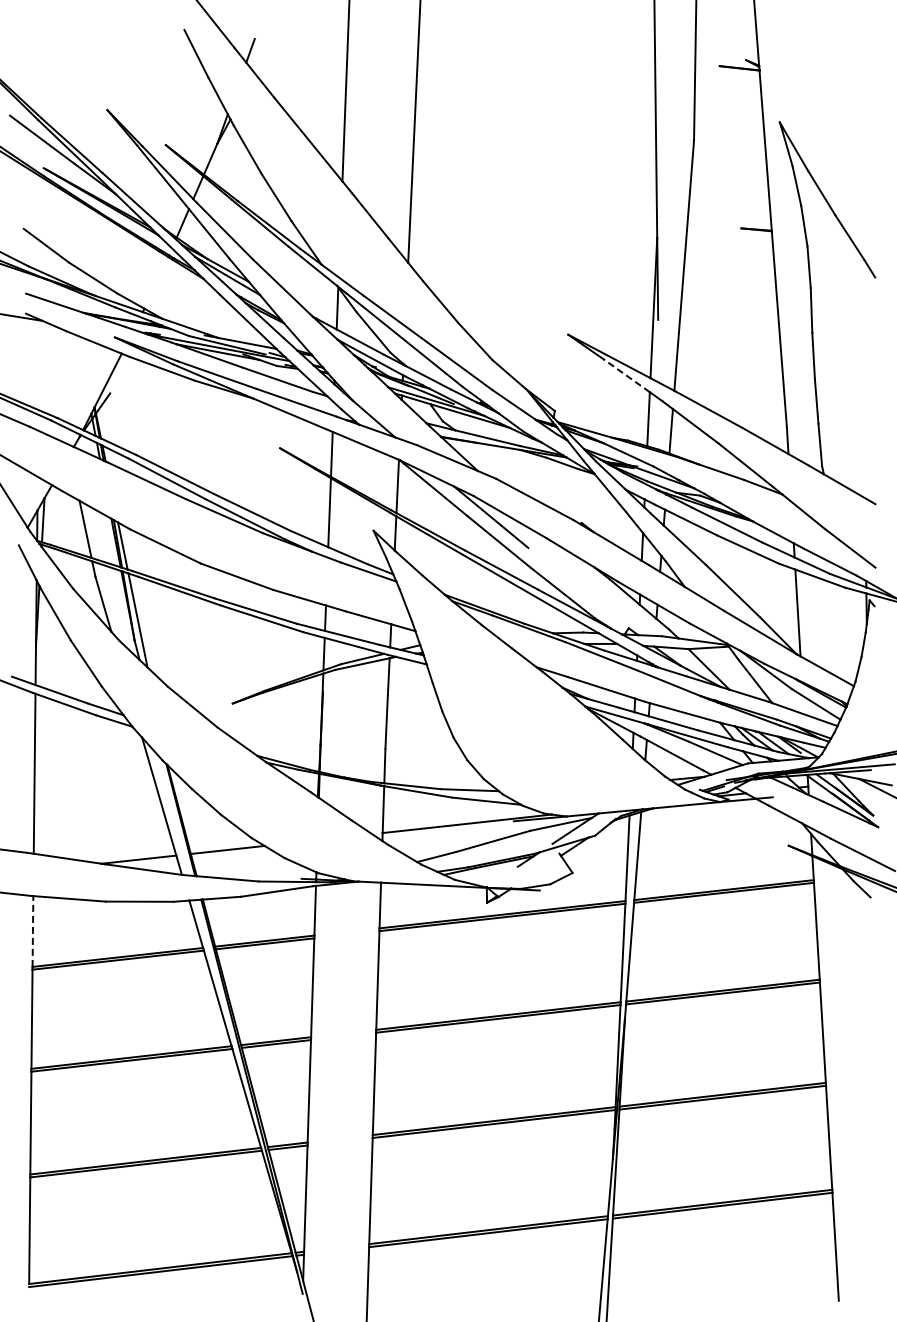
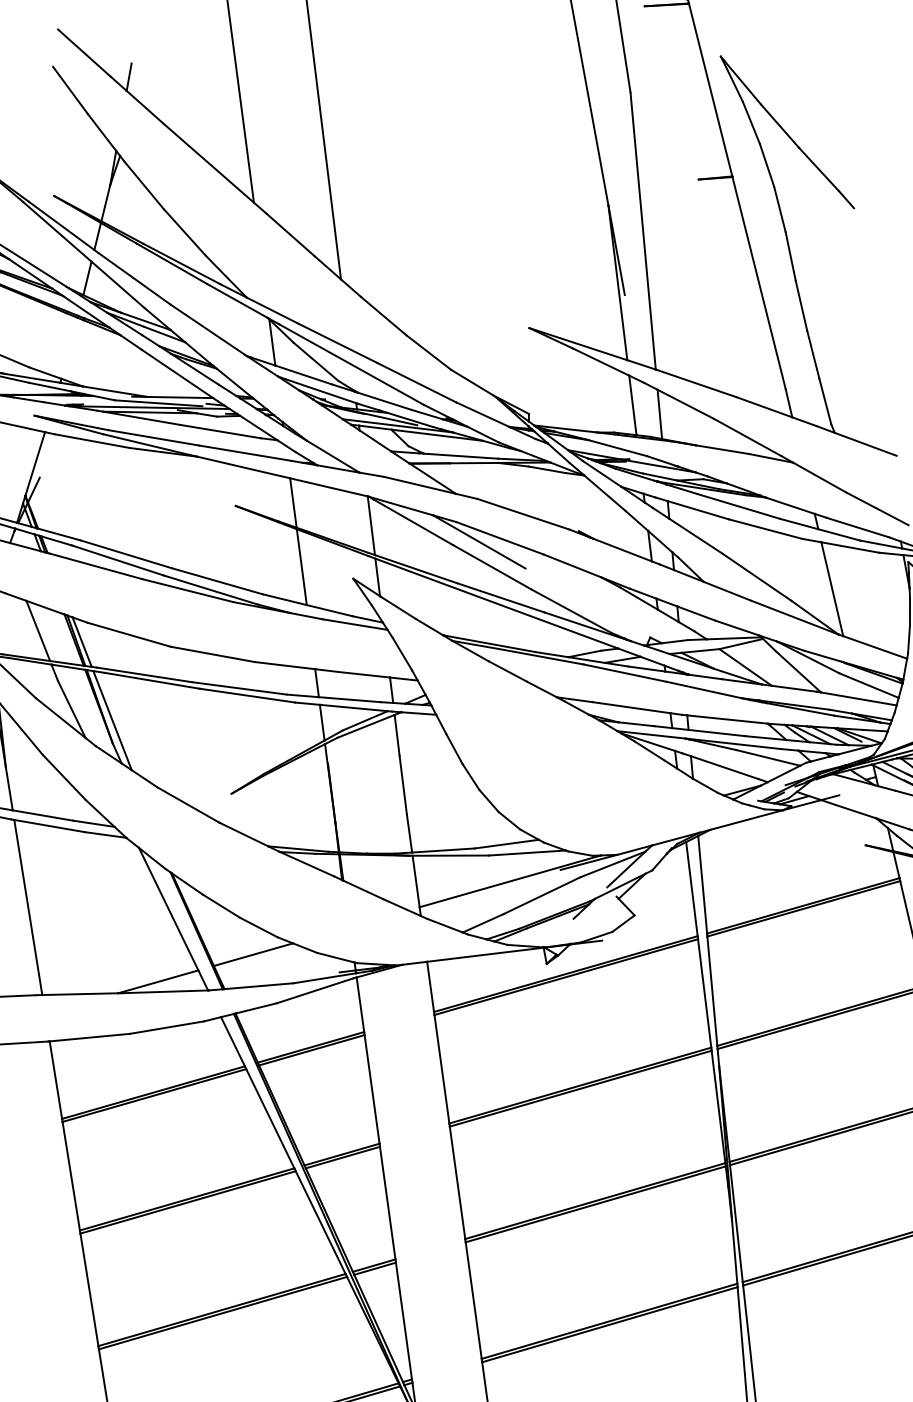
line: (626, 375) -> (600, 361), dashed -> solid
line: (32, 931) -> (55, 1080), dashed -> solid

